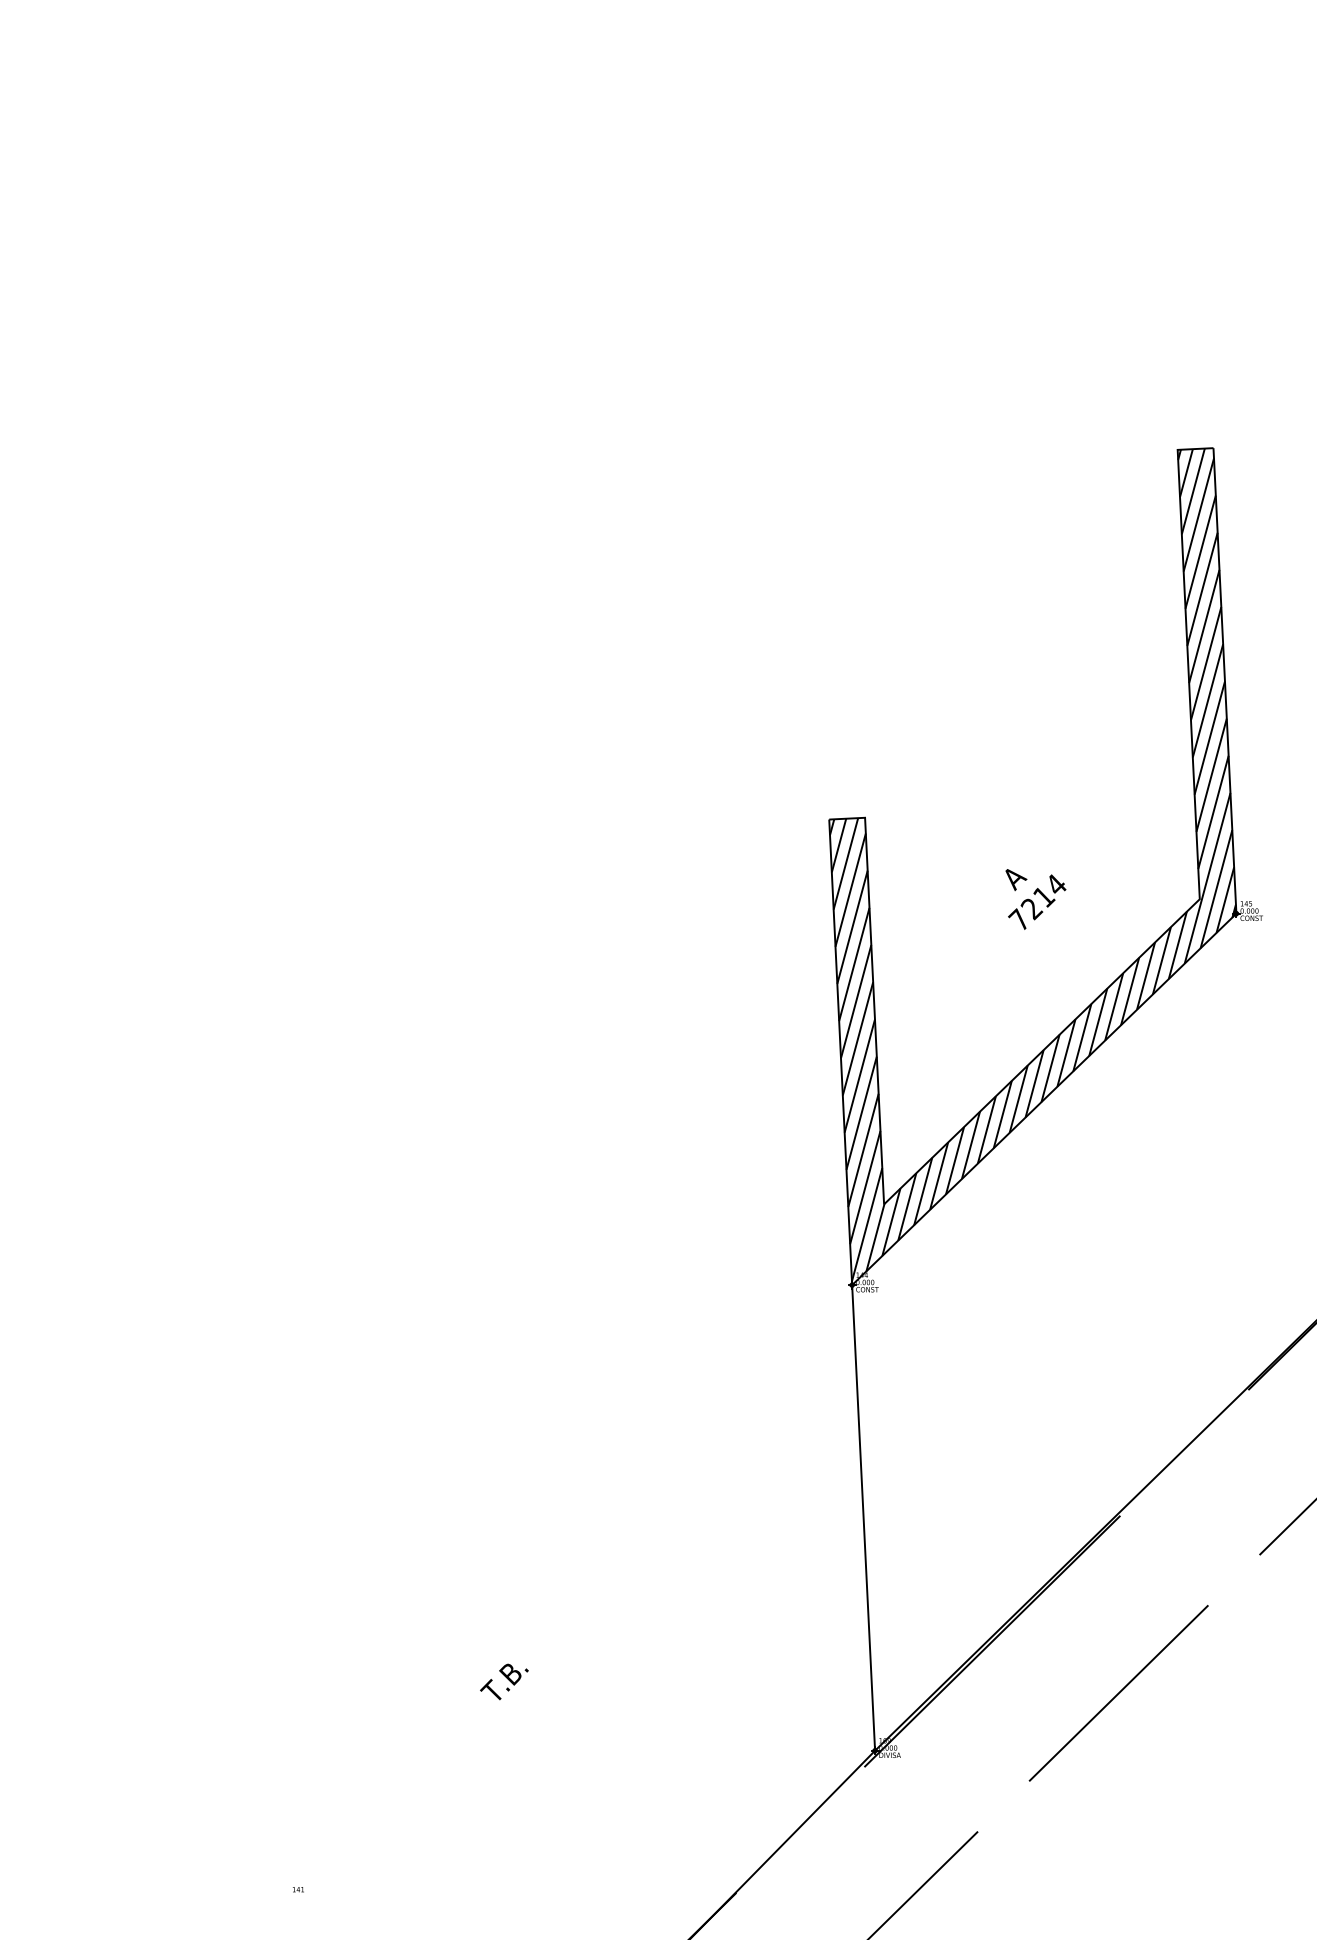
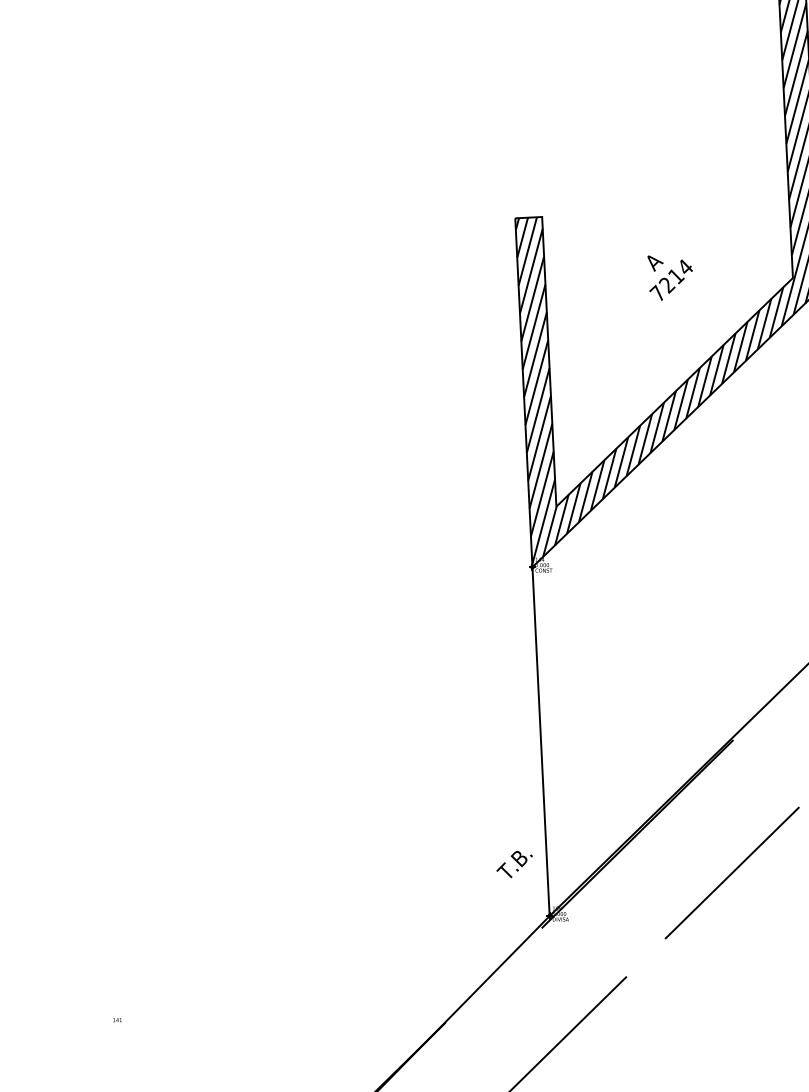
text: (504, 1681) -> (514, 864), moved

